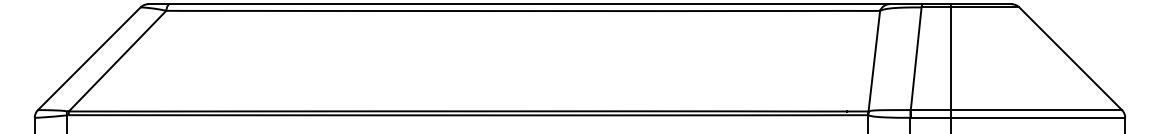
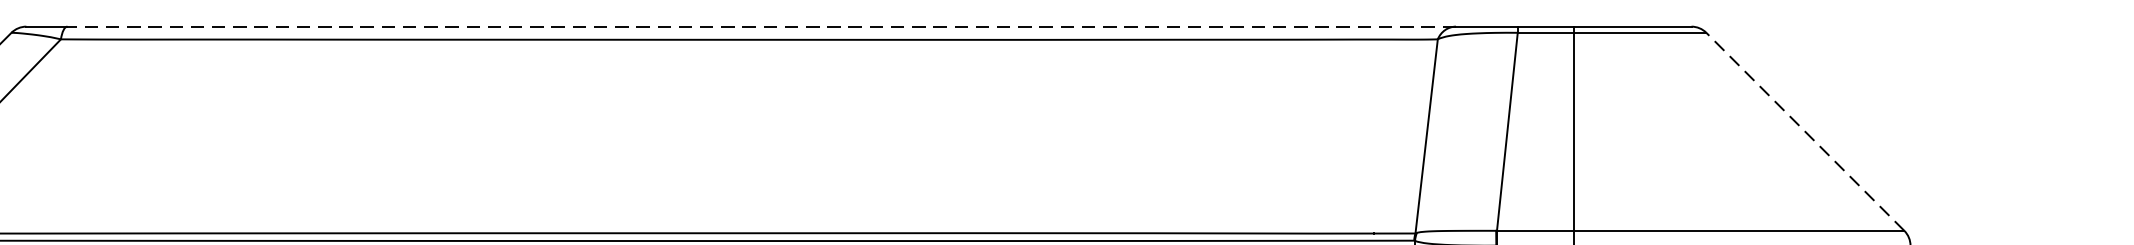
line: (529, 4) -> (761, 27), solid -> dashed
line: (1070, 58) -> (1805, 131), solid -> dashed

